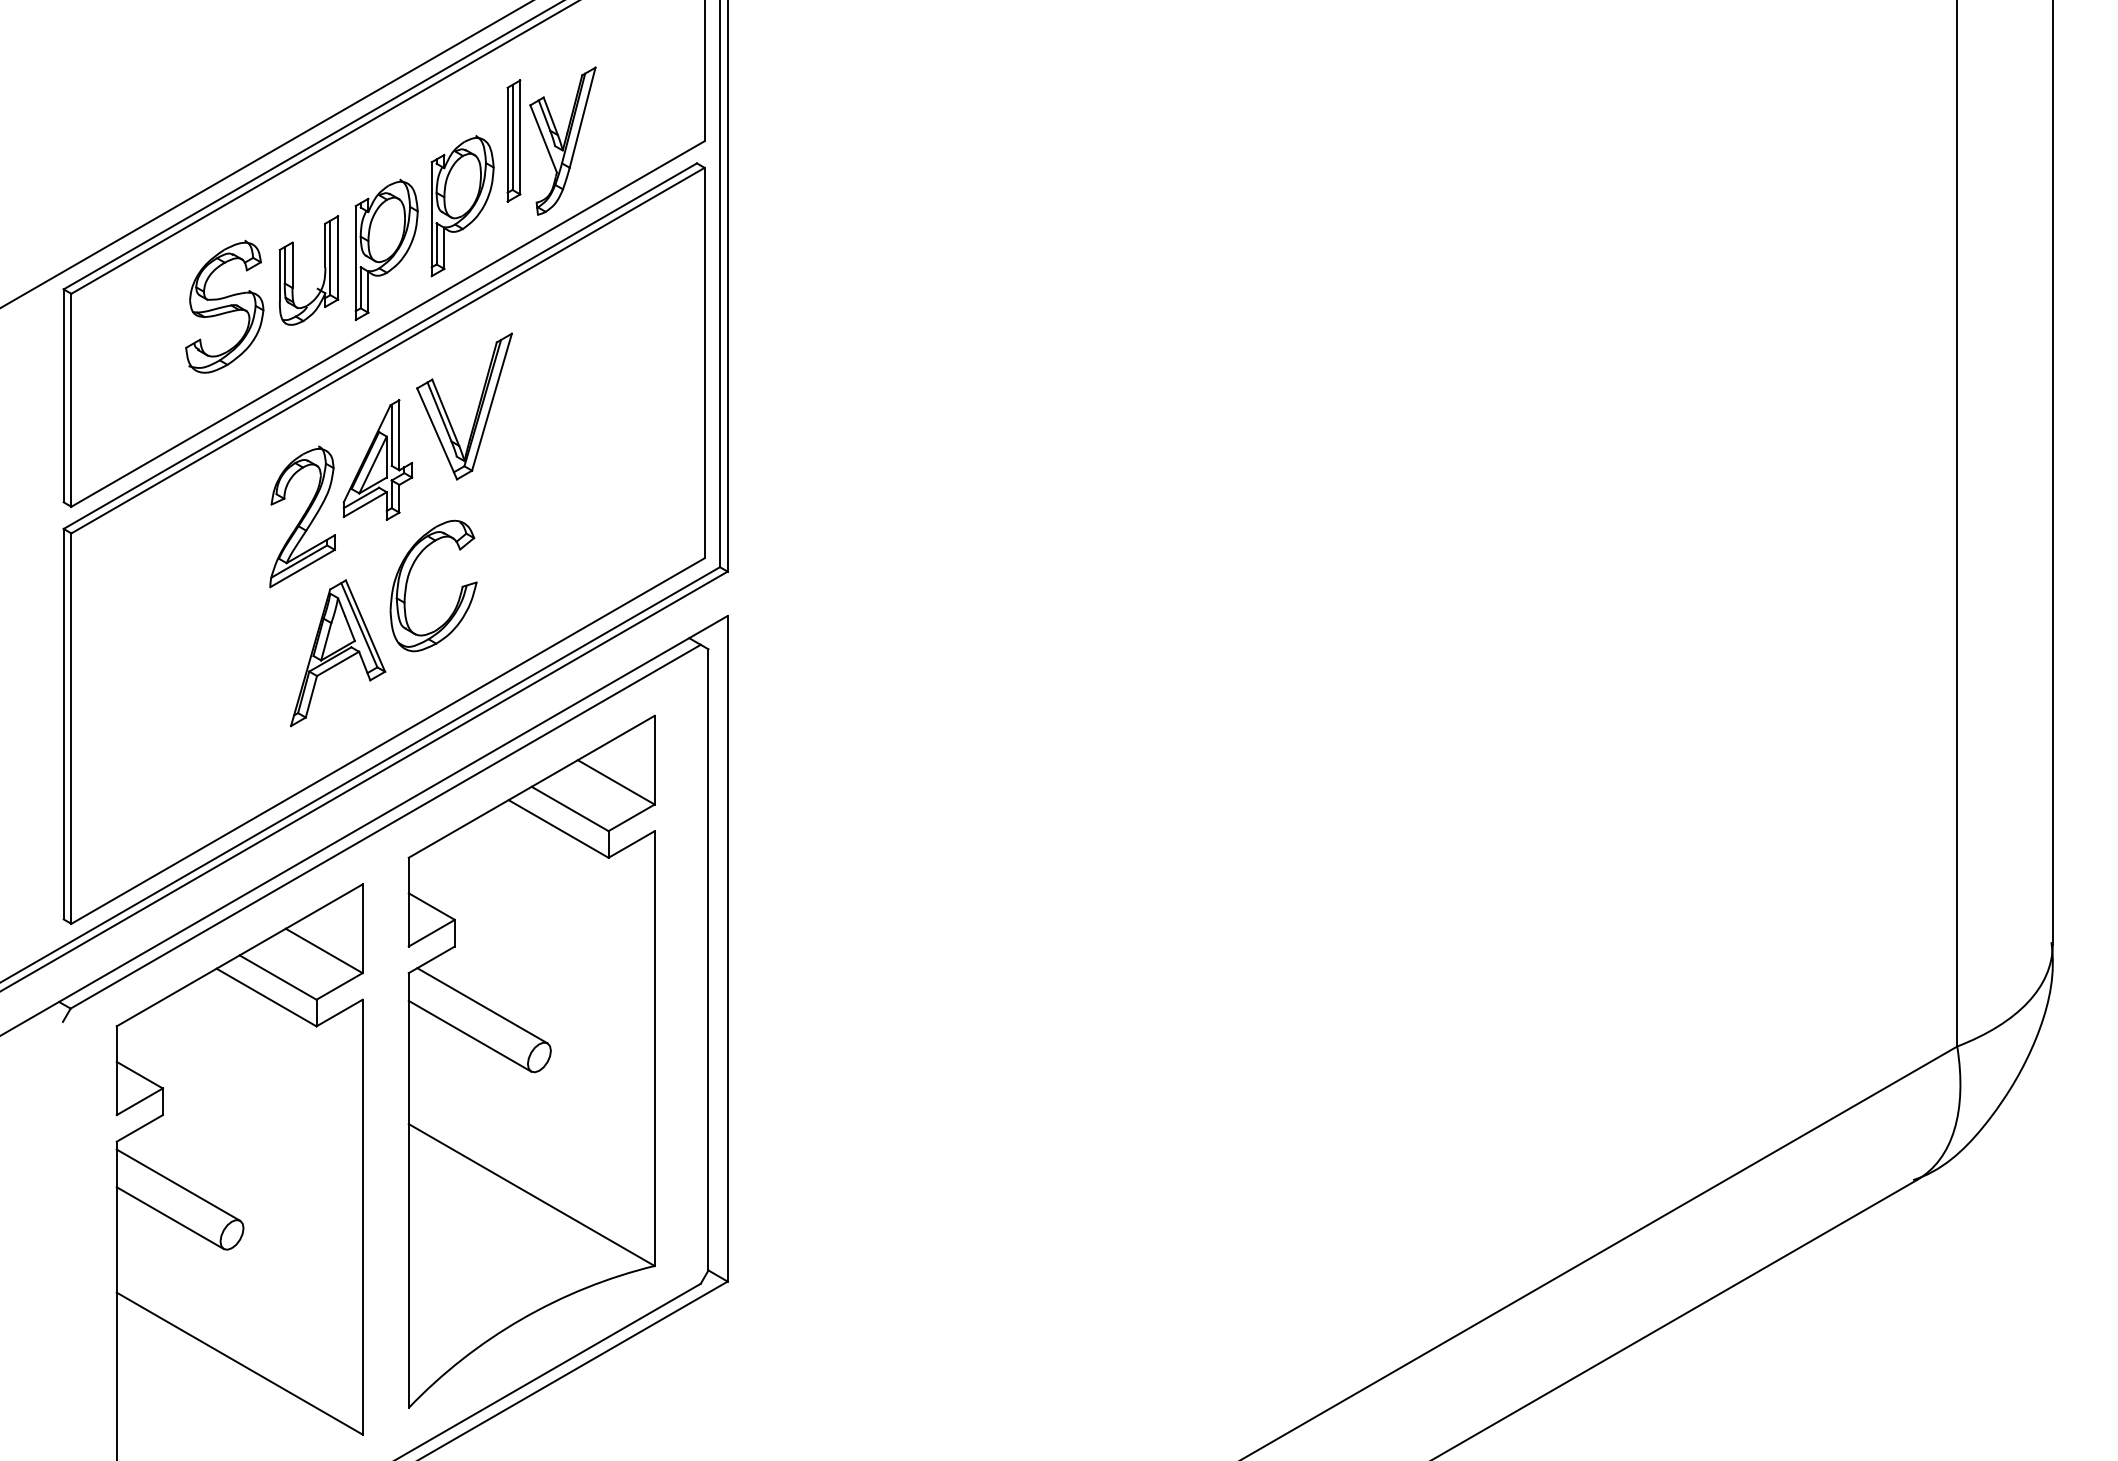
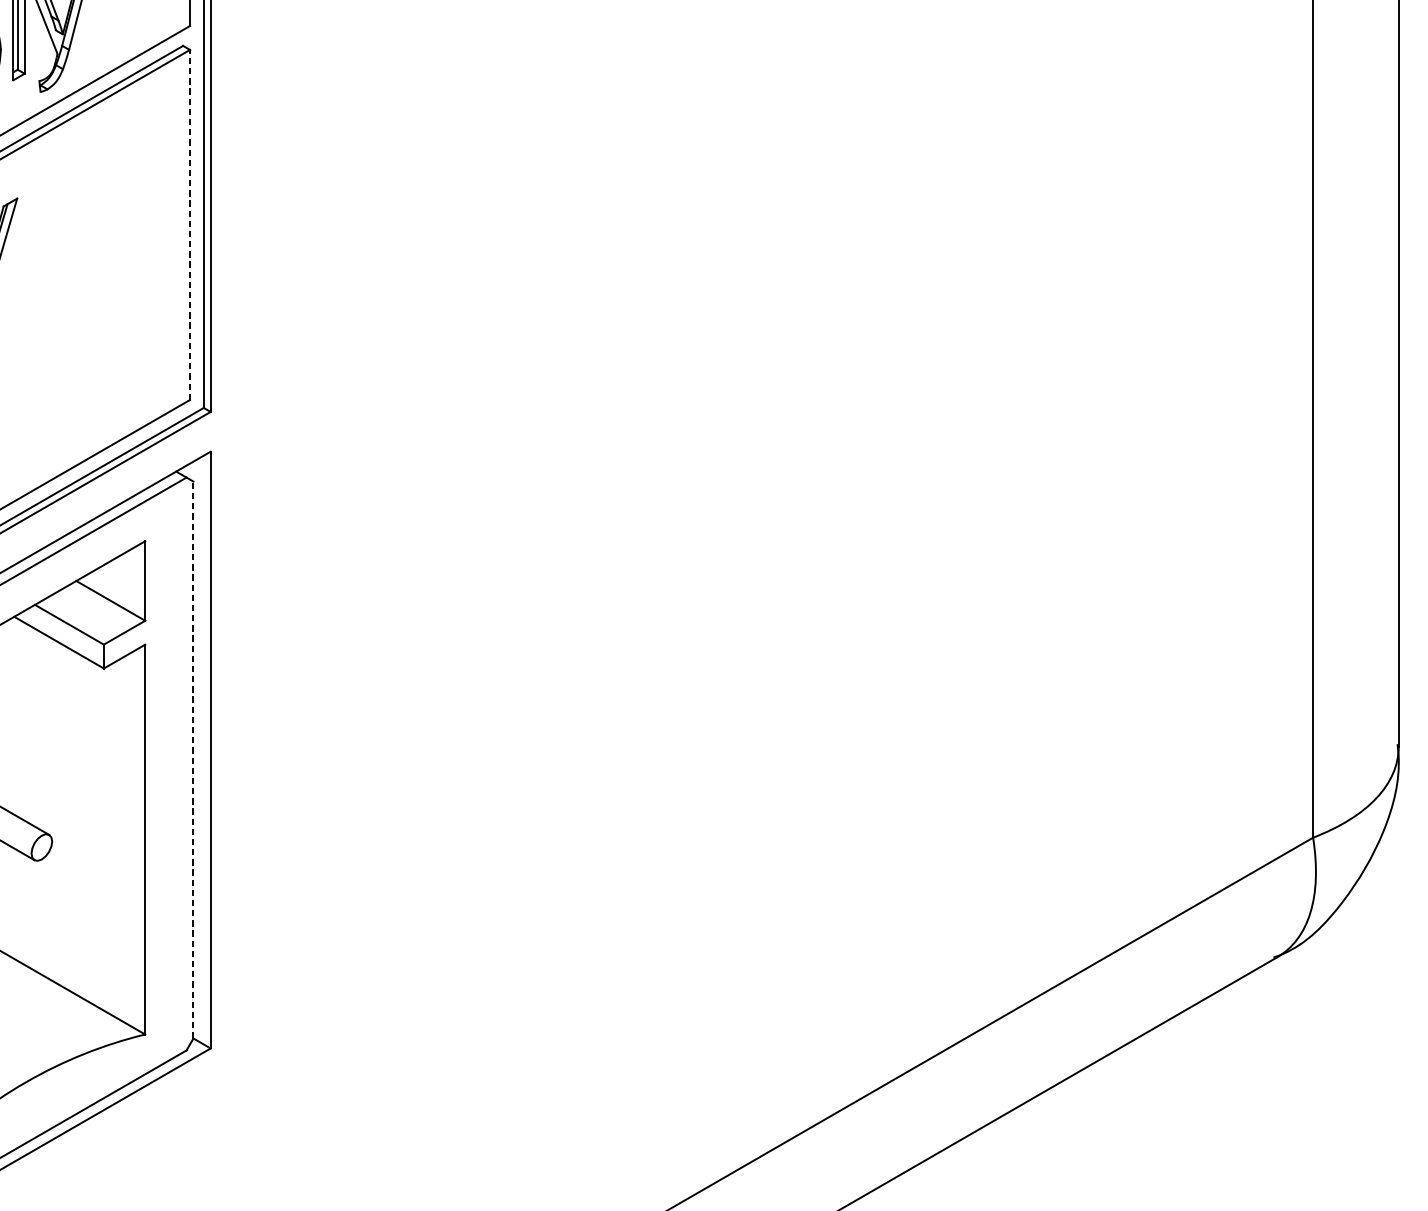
line: (704, 362) -> (189, 224), solid -> dashed
line: (708, 959) -> (193, 759), solid -> dashed

